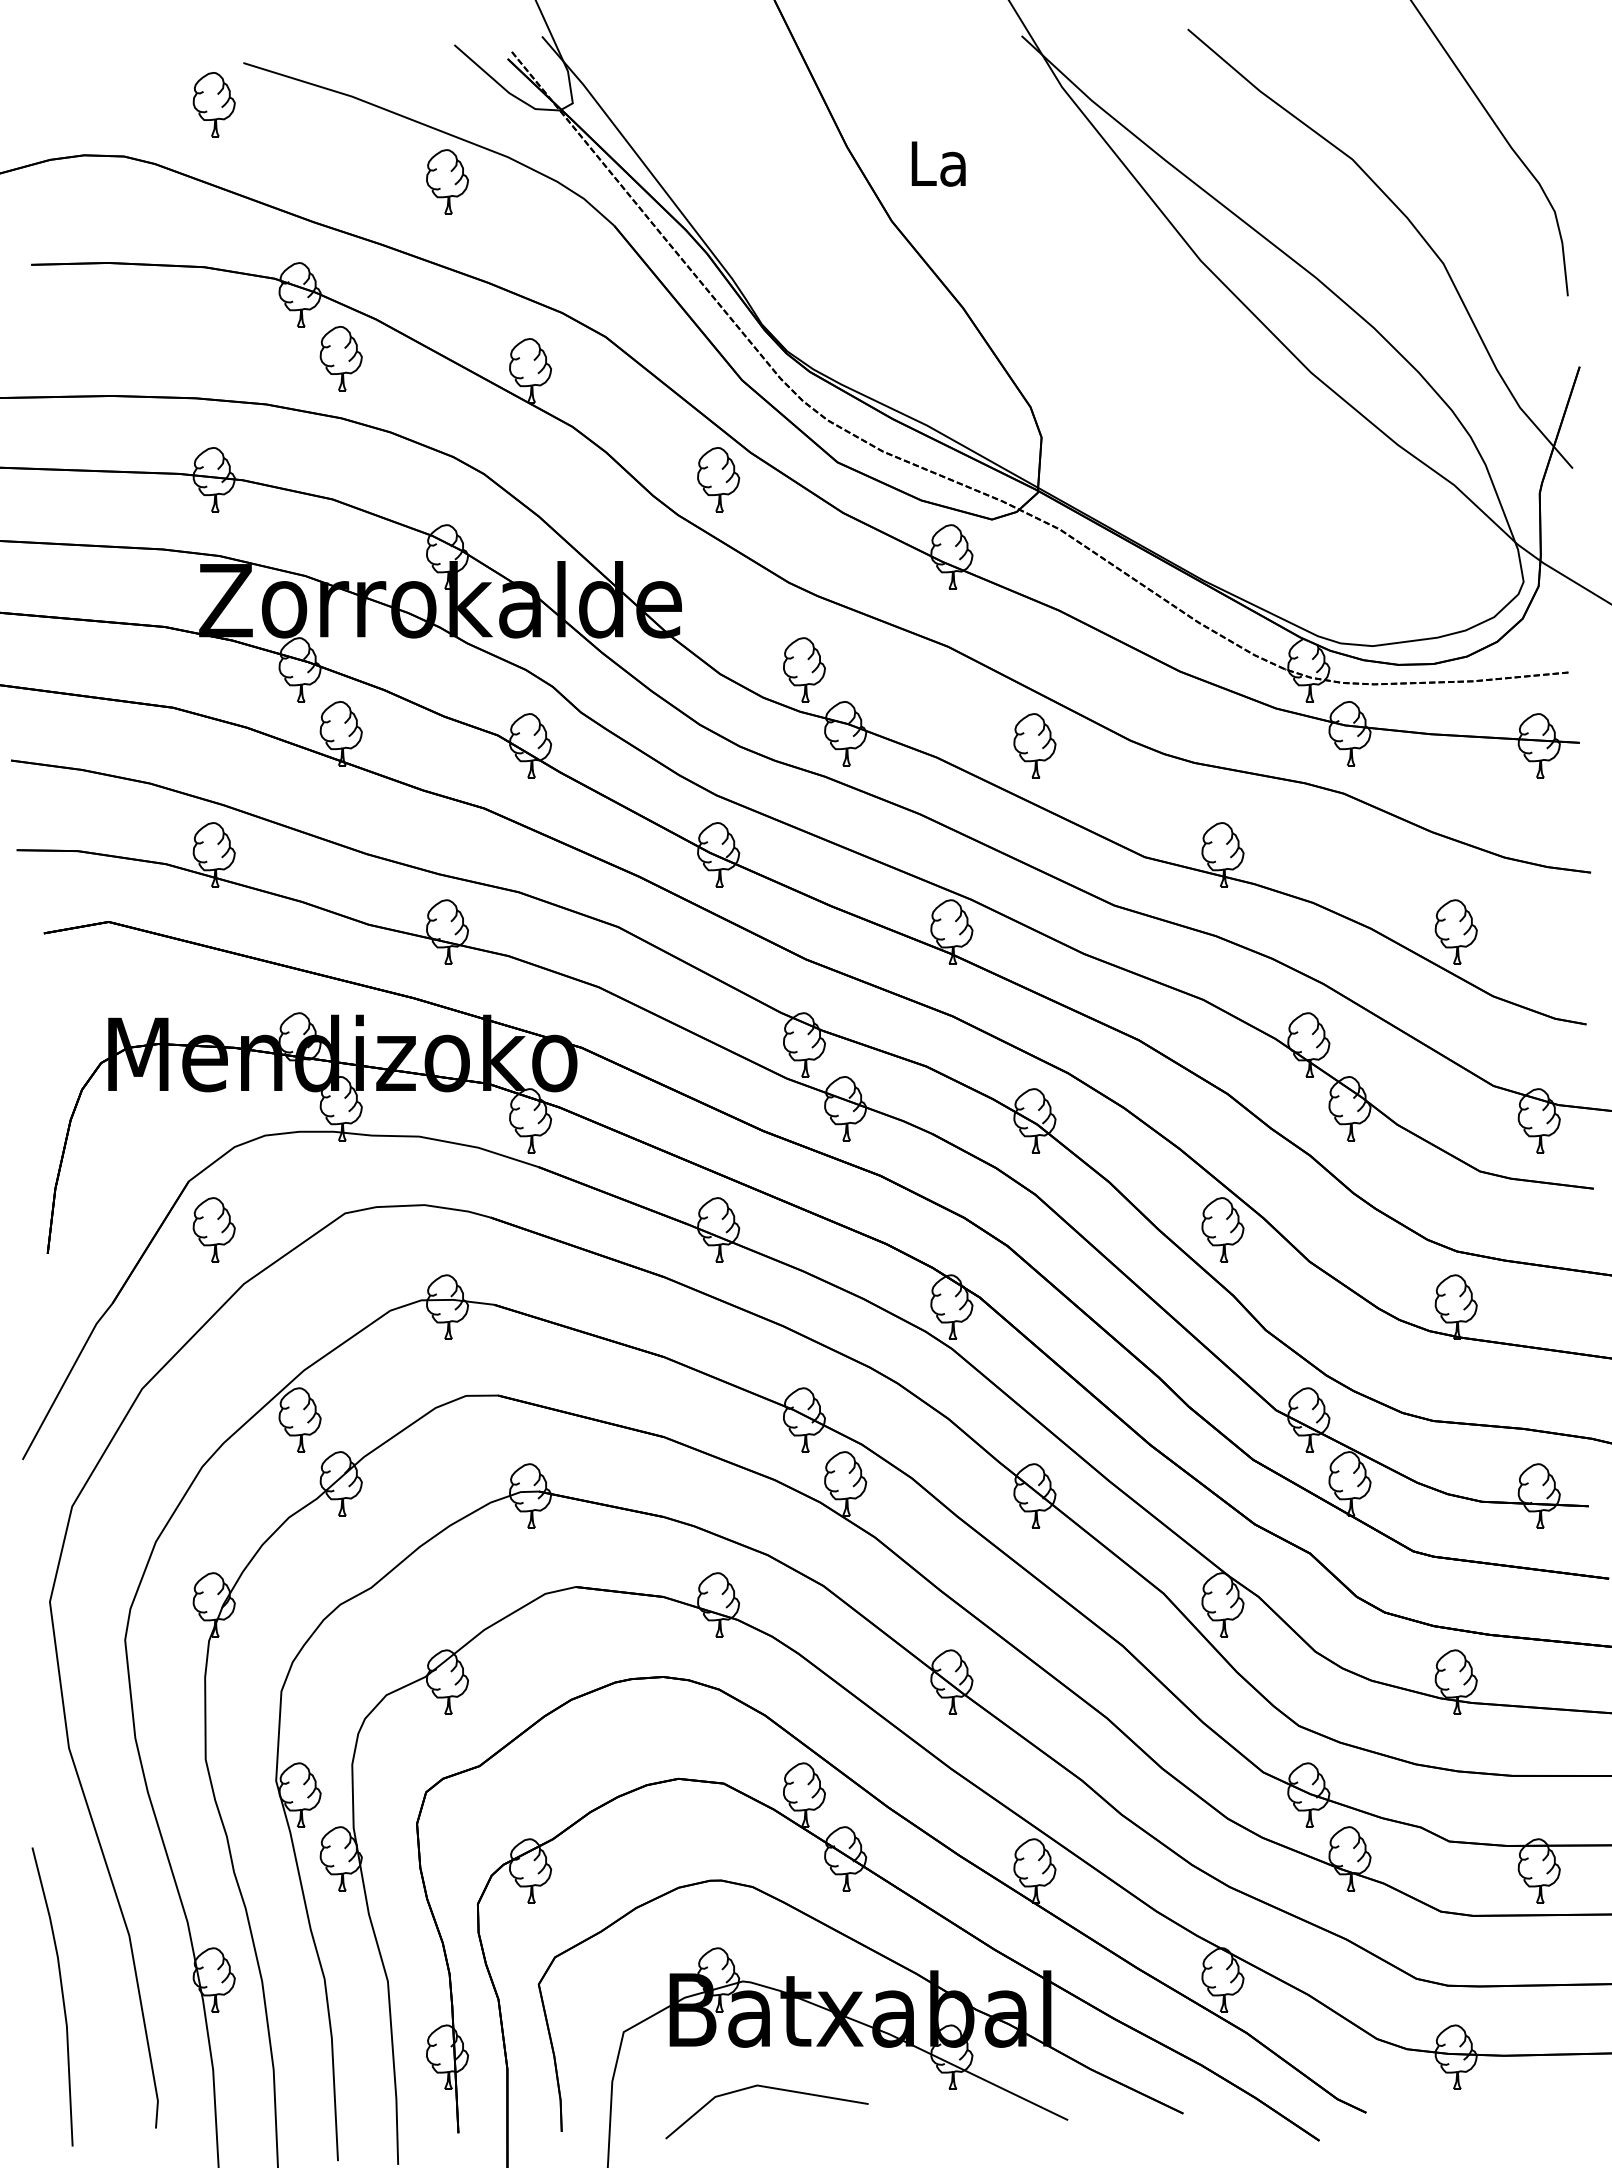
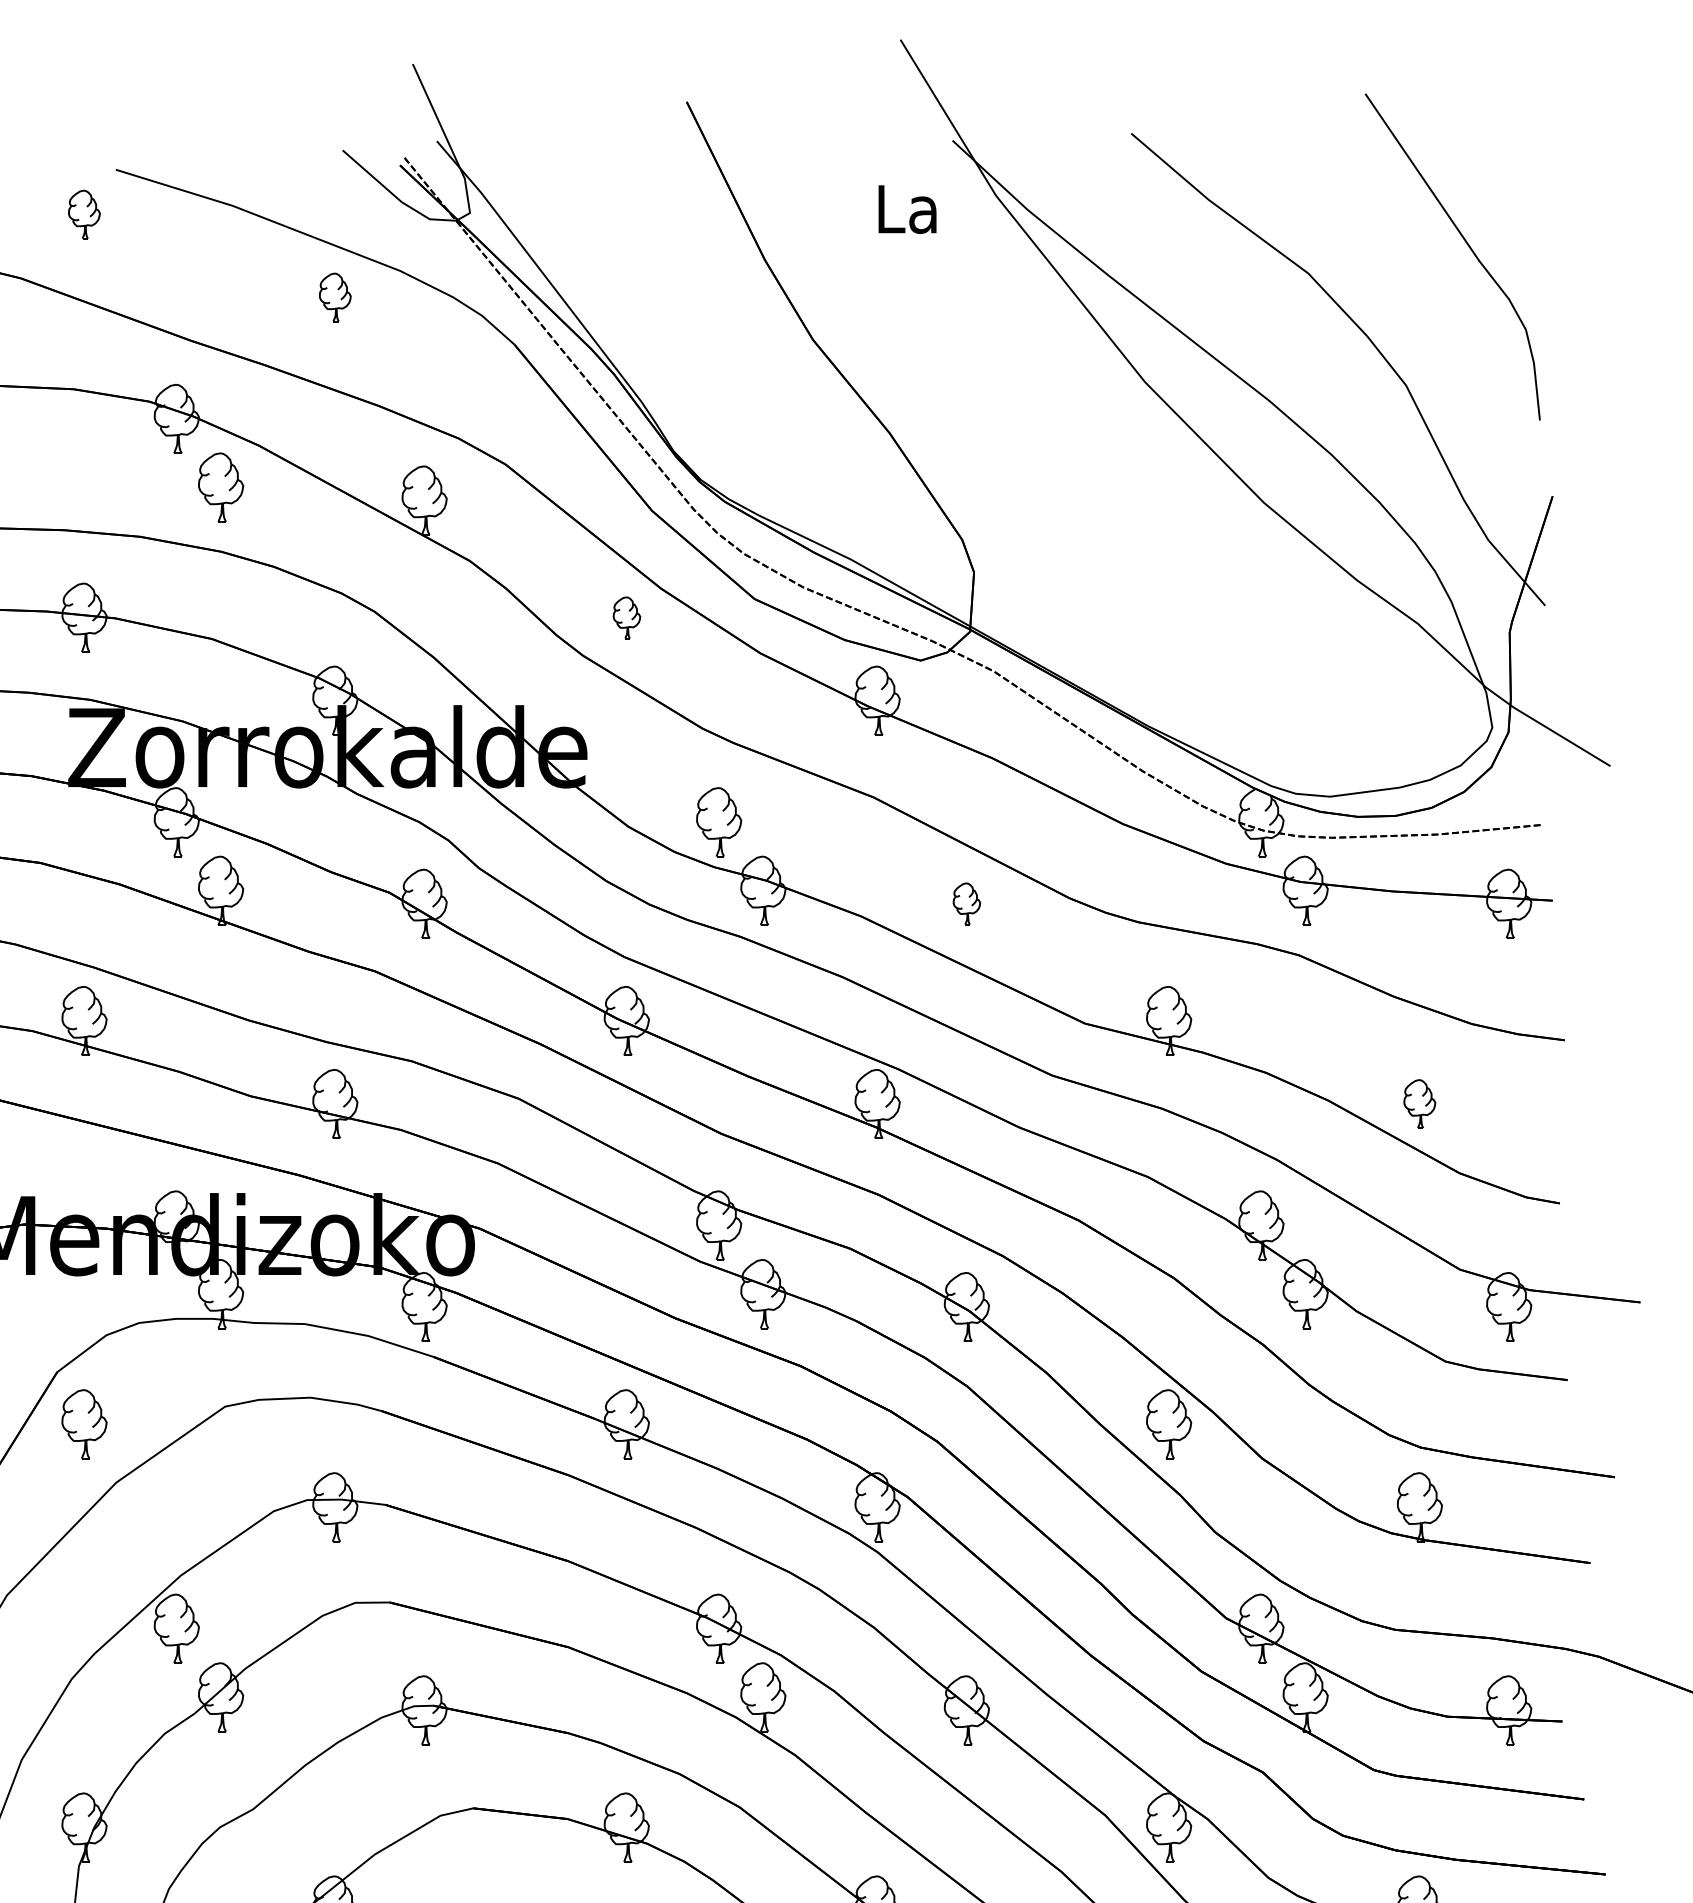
part: (213, 104) -> (83, 214), size x0.7
text: (938, 163) -> (907, 208), moved
part: (447, 181) -> (335, 297), size x0.7
part: (718, 479) -> (626, 617), size x0.6
part: (1034, 745) -> (966, 903), size x0.6
part: (1455, 931) -> (1419, 1103), size x0.7

